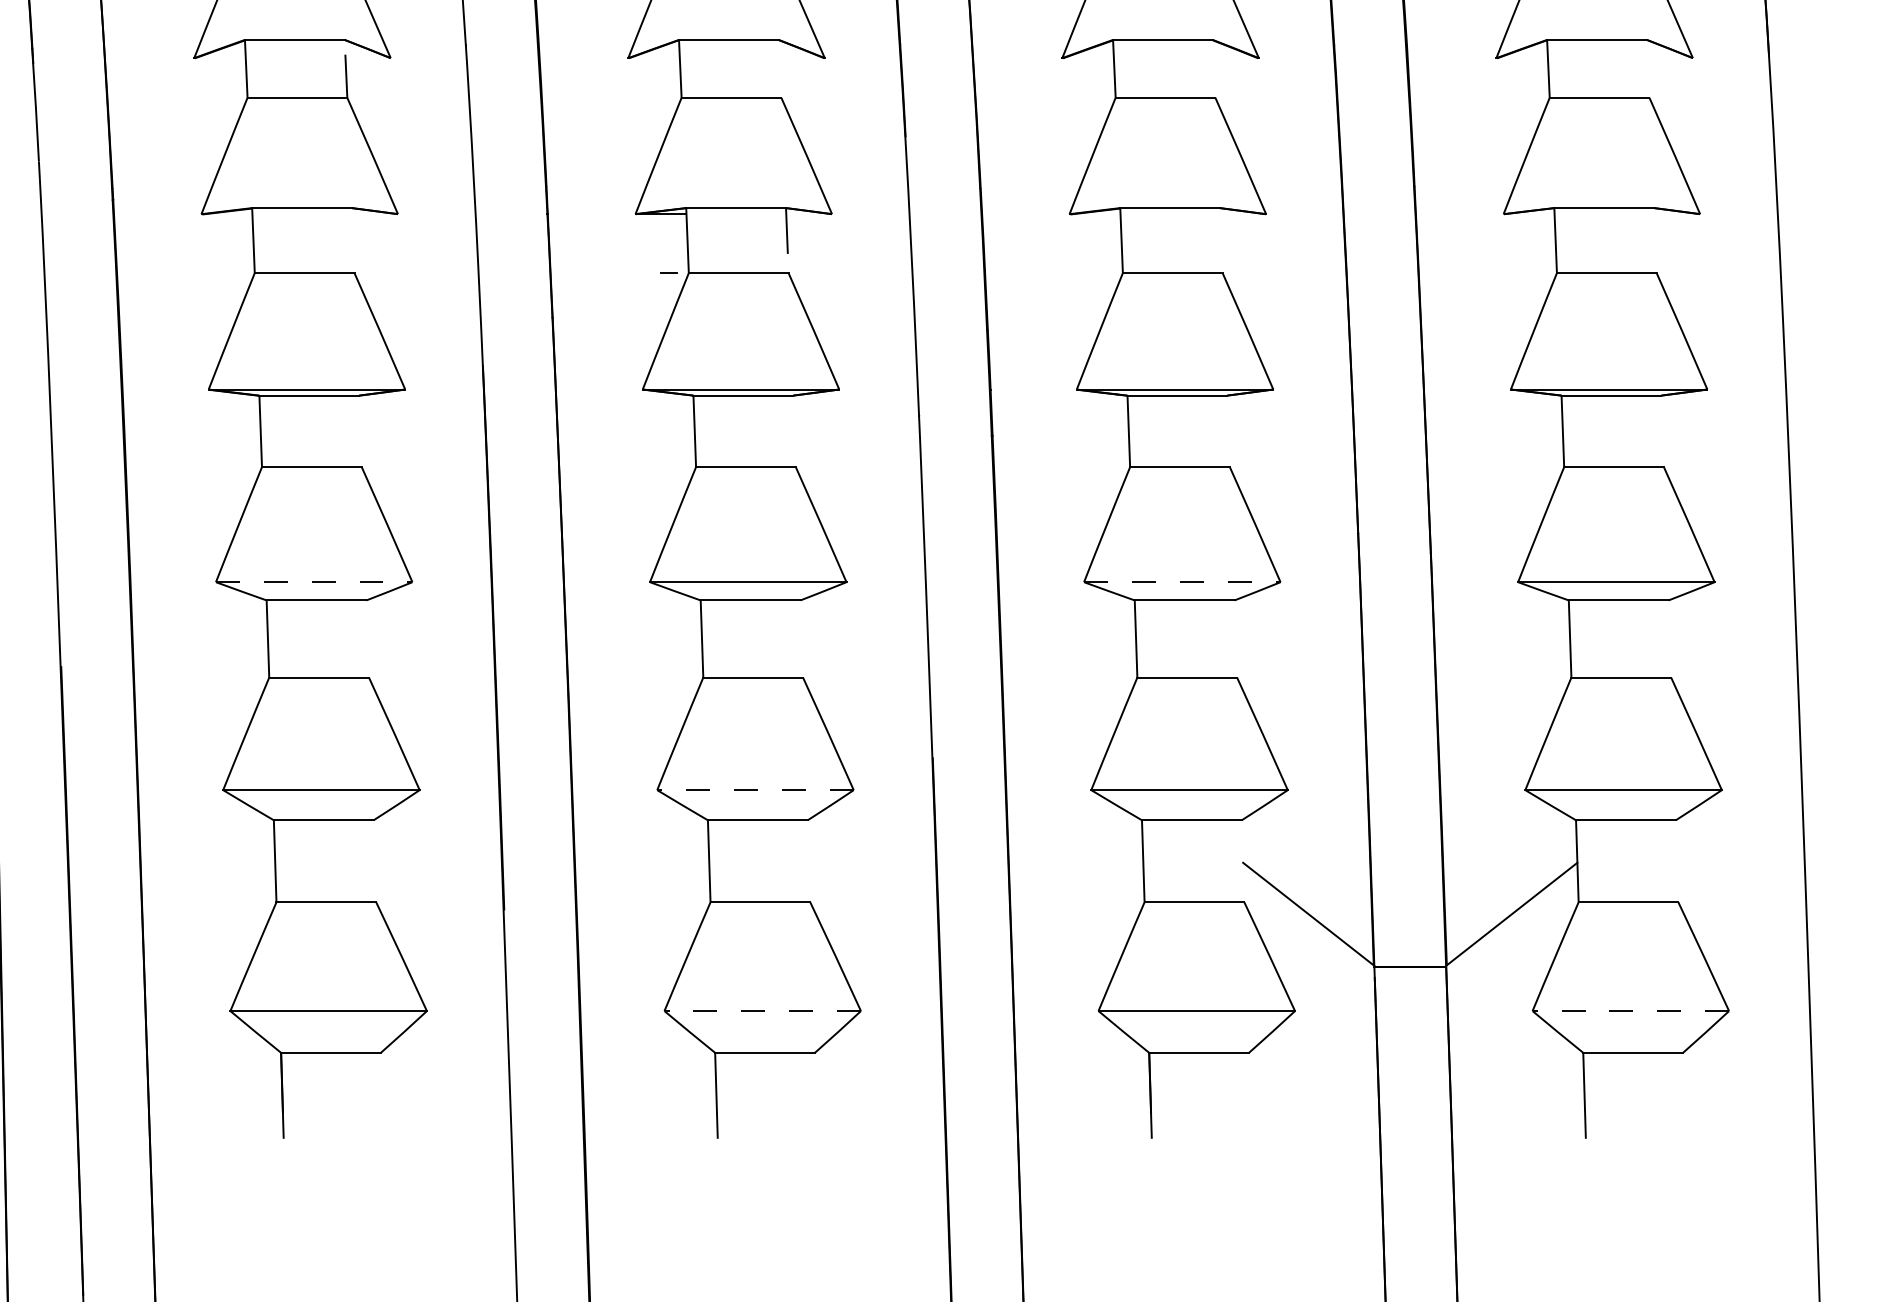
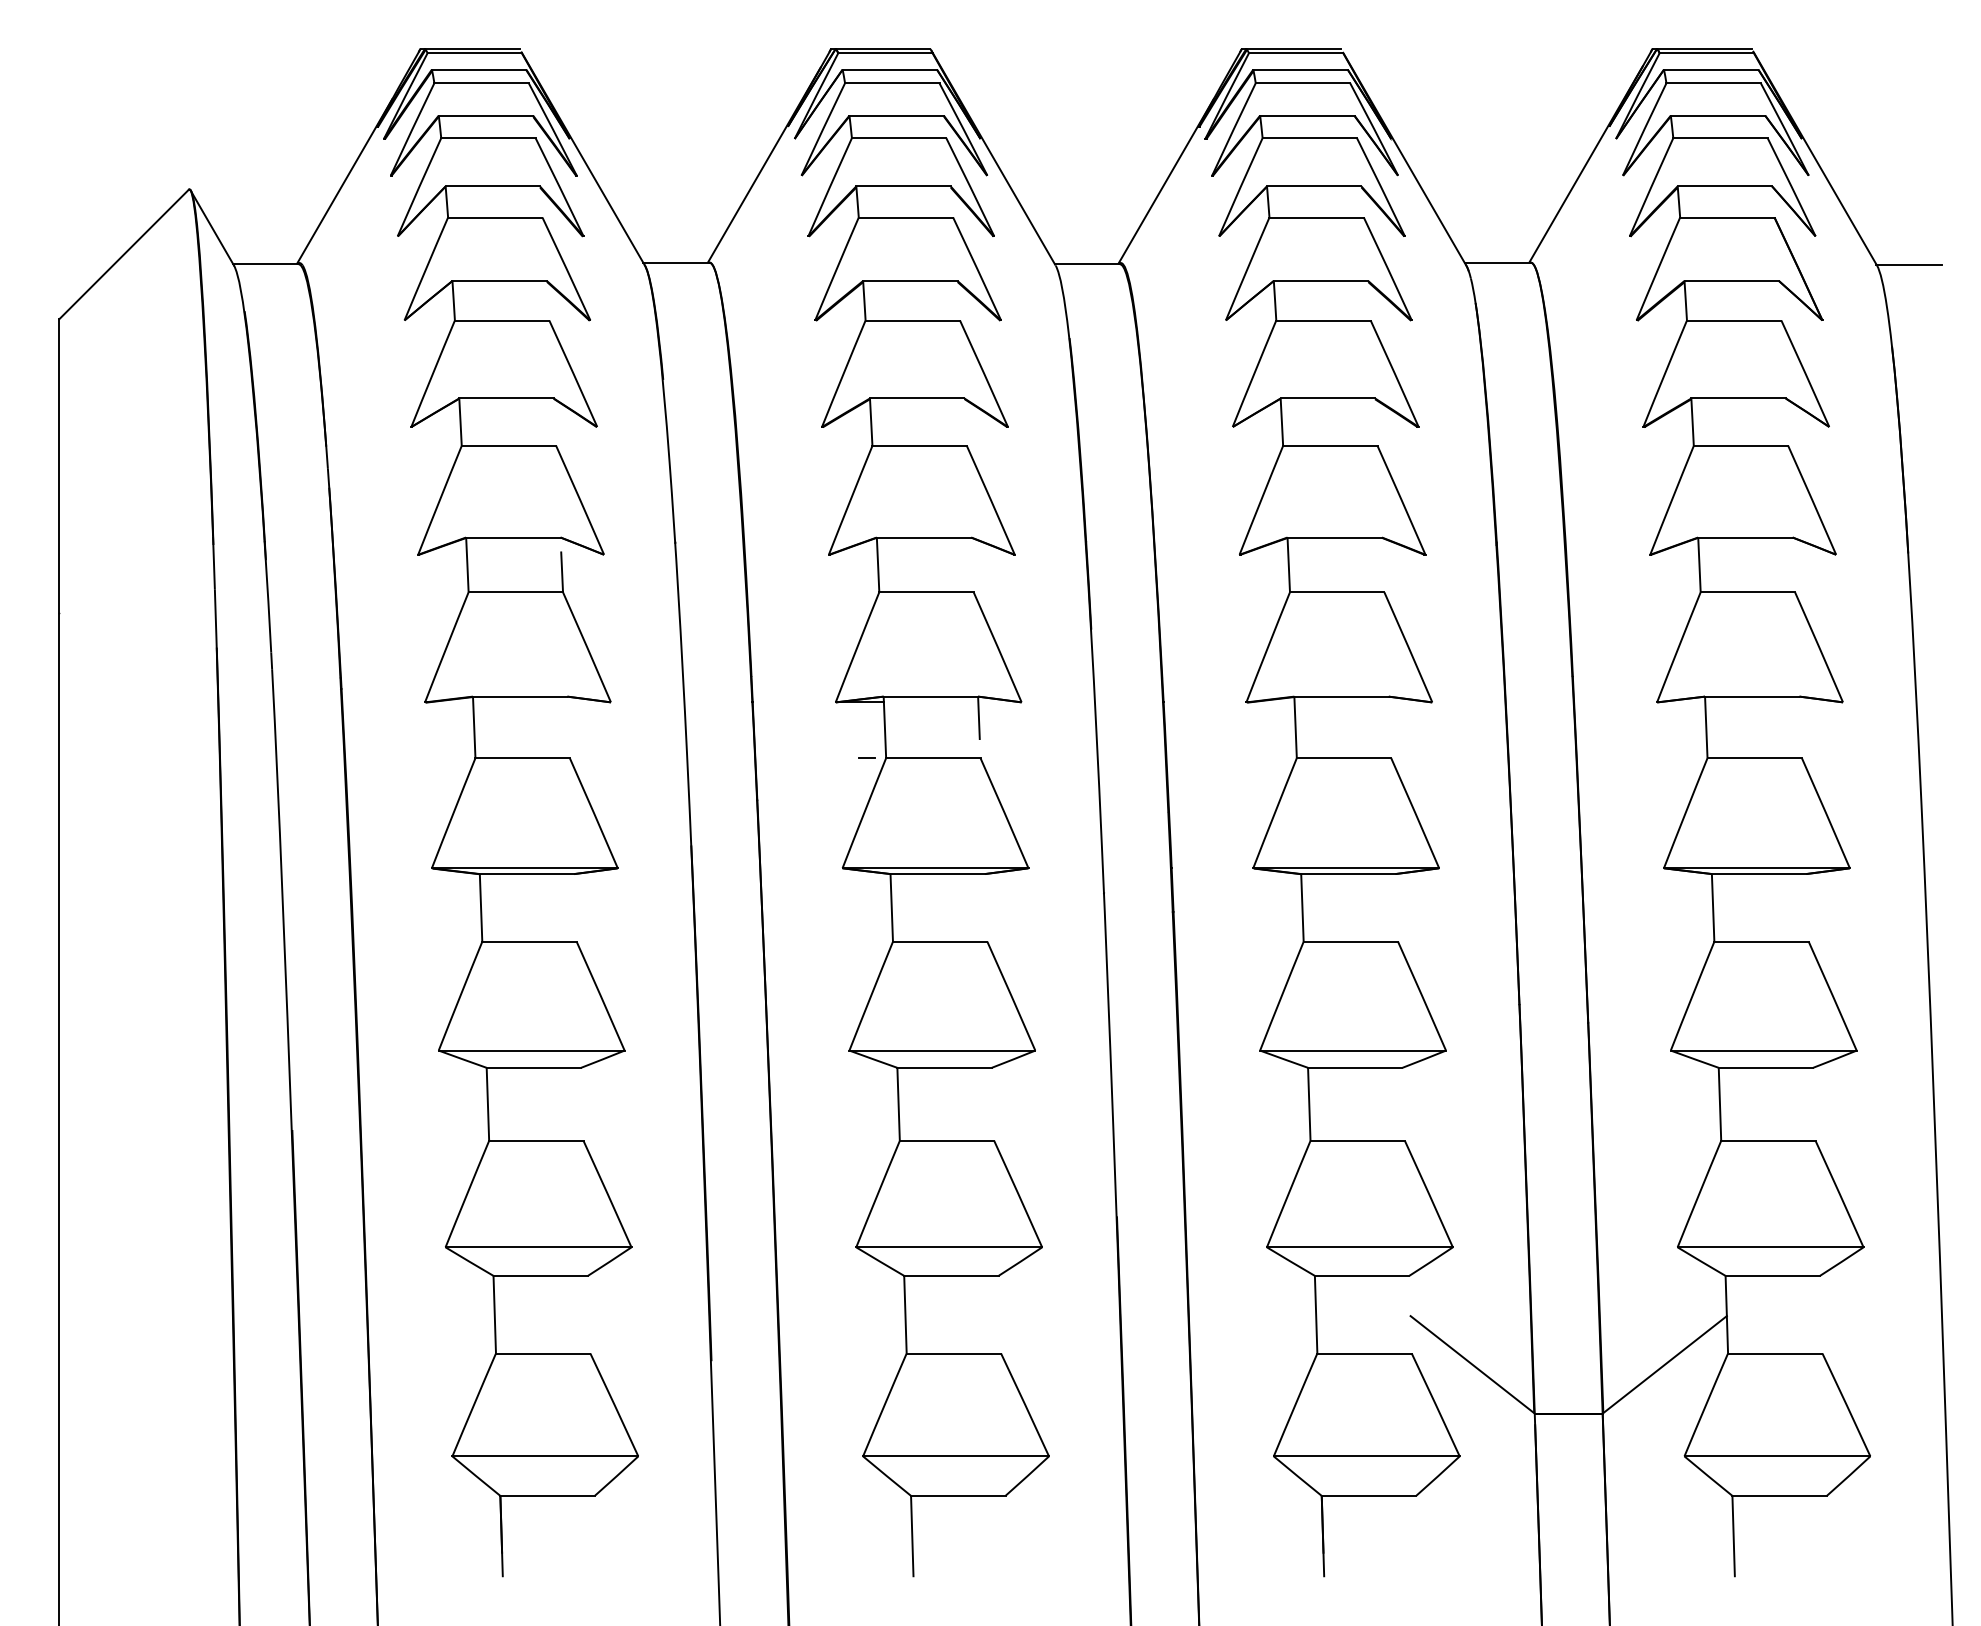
line: (314, 582) -> (531, 1050), dashed -> solid
line: (1182, 582) -> (1353, 1050), dashed -> solid
line: (755, 790) -> (949, 1247), dashed -> solid
line: (763, 1011) -> (956, 1456), dashed -> solid
line: (1630, 1011) -> (1777, 1456), dashed -> solid

